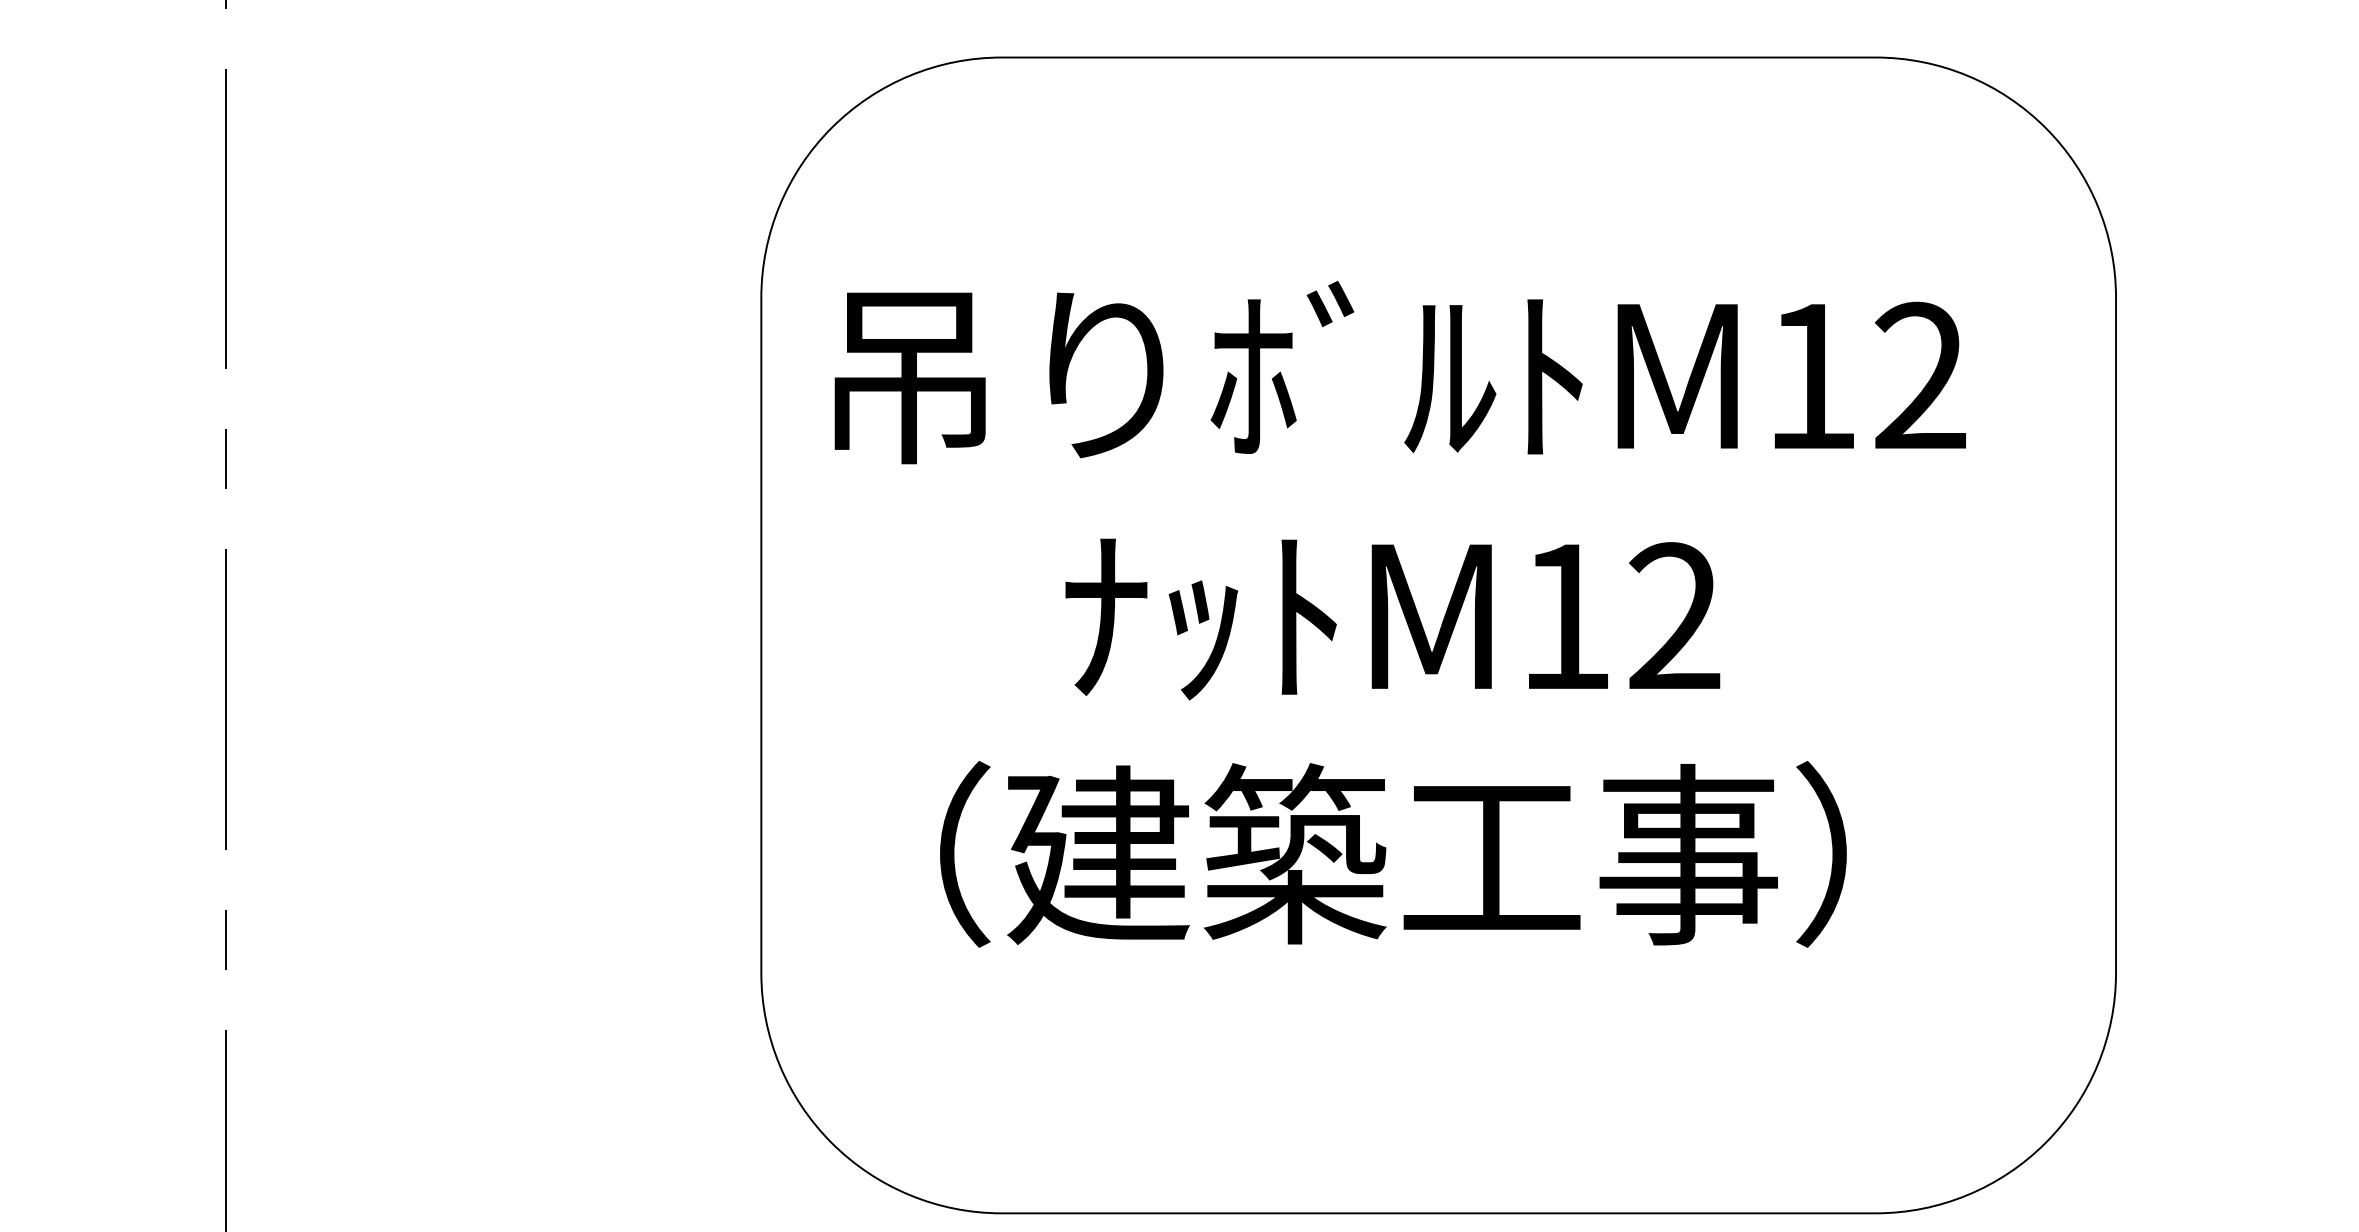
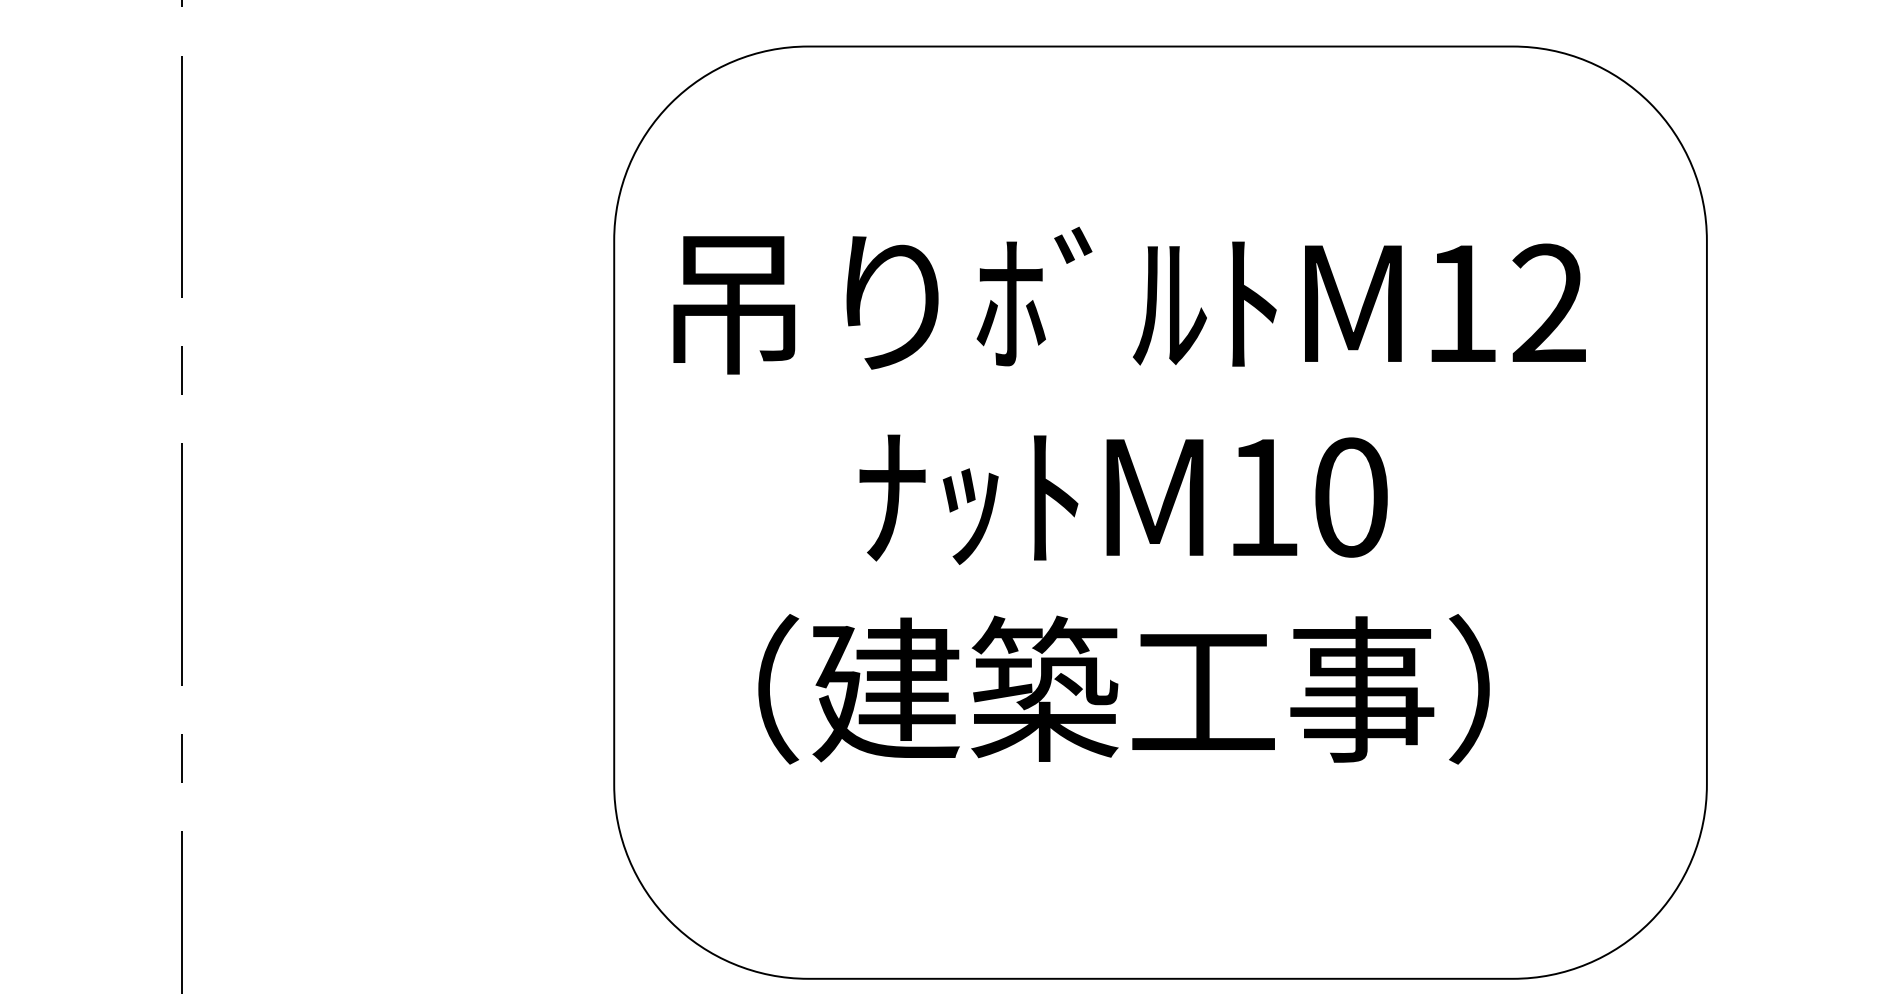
text: (1674, 616) -> (1350, 497), M12 -> M10

